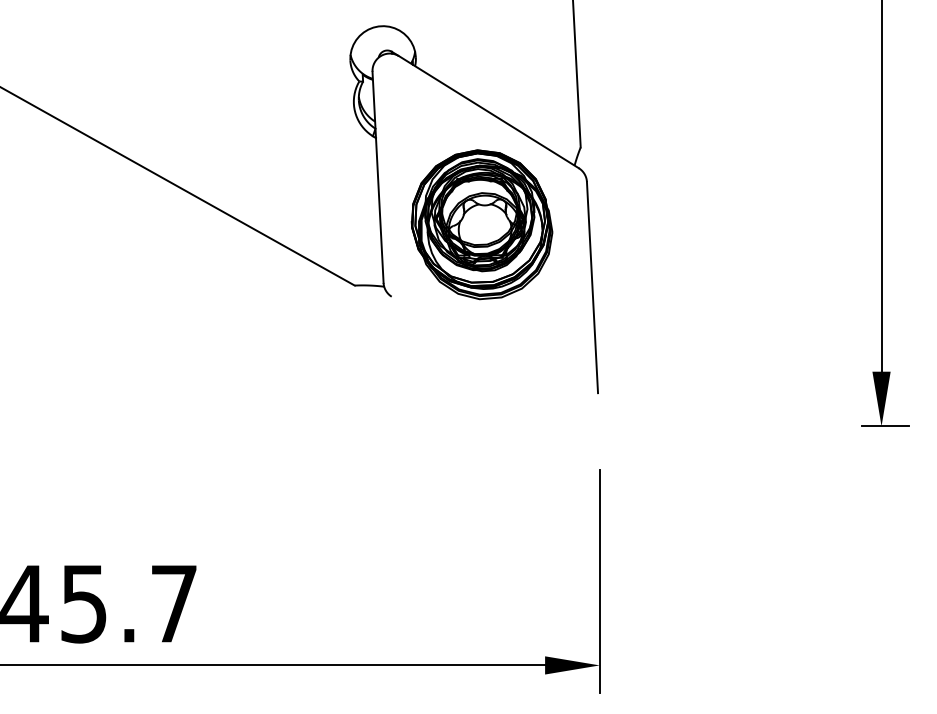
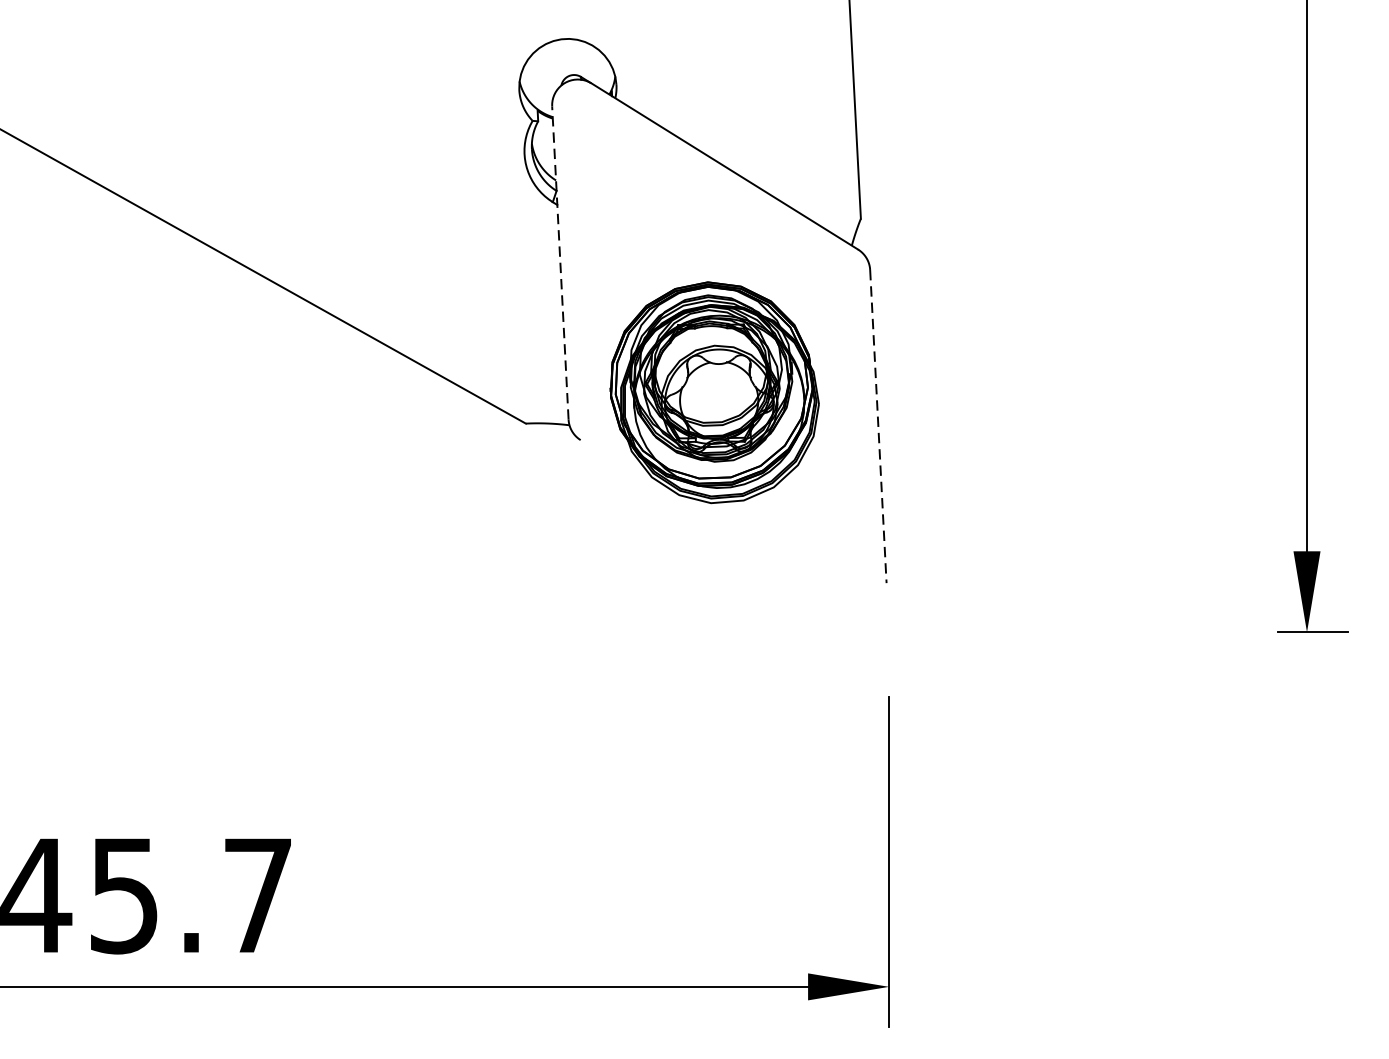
line: (378, 177) -> (561, 263), solid -> dashed
part: (481, 224) -> (713, 392), moved
line: (592, 287) -> (878, 426), solid -> dashed

